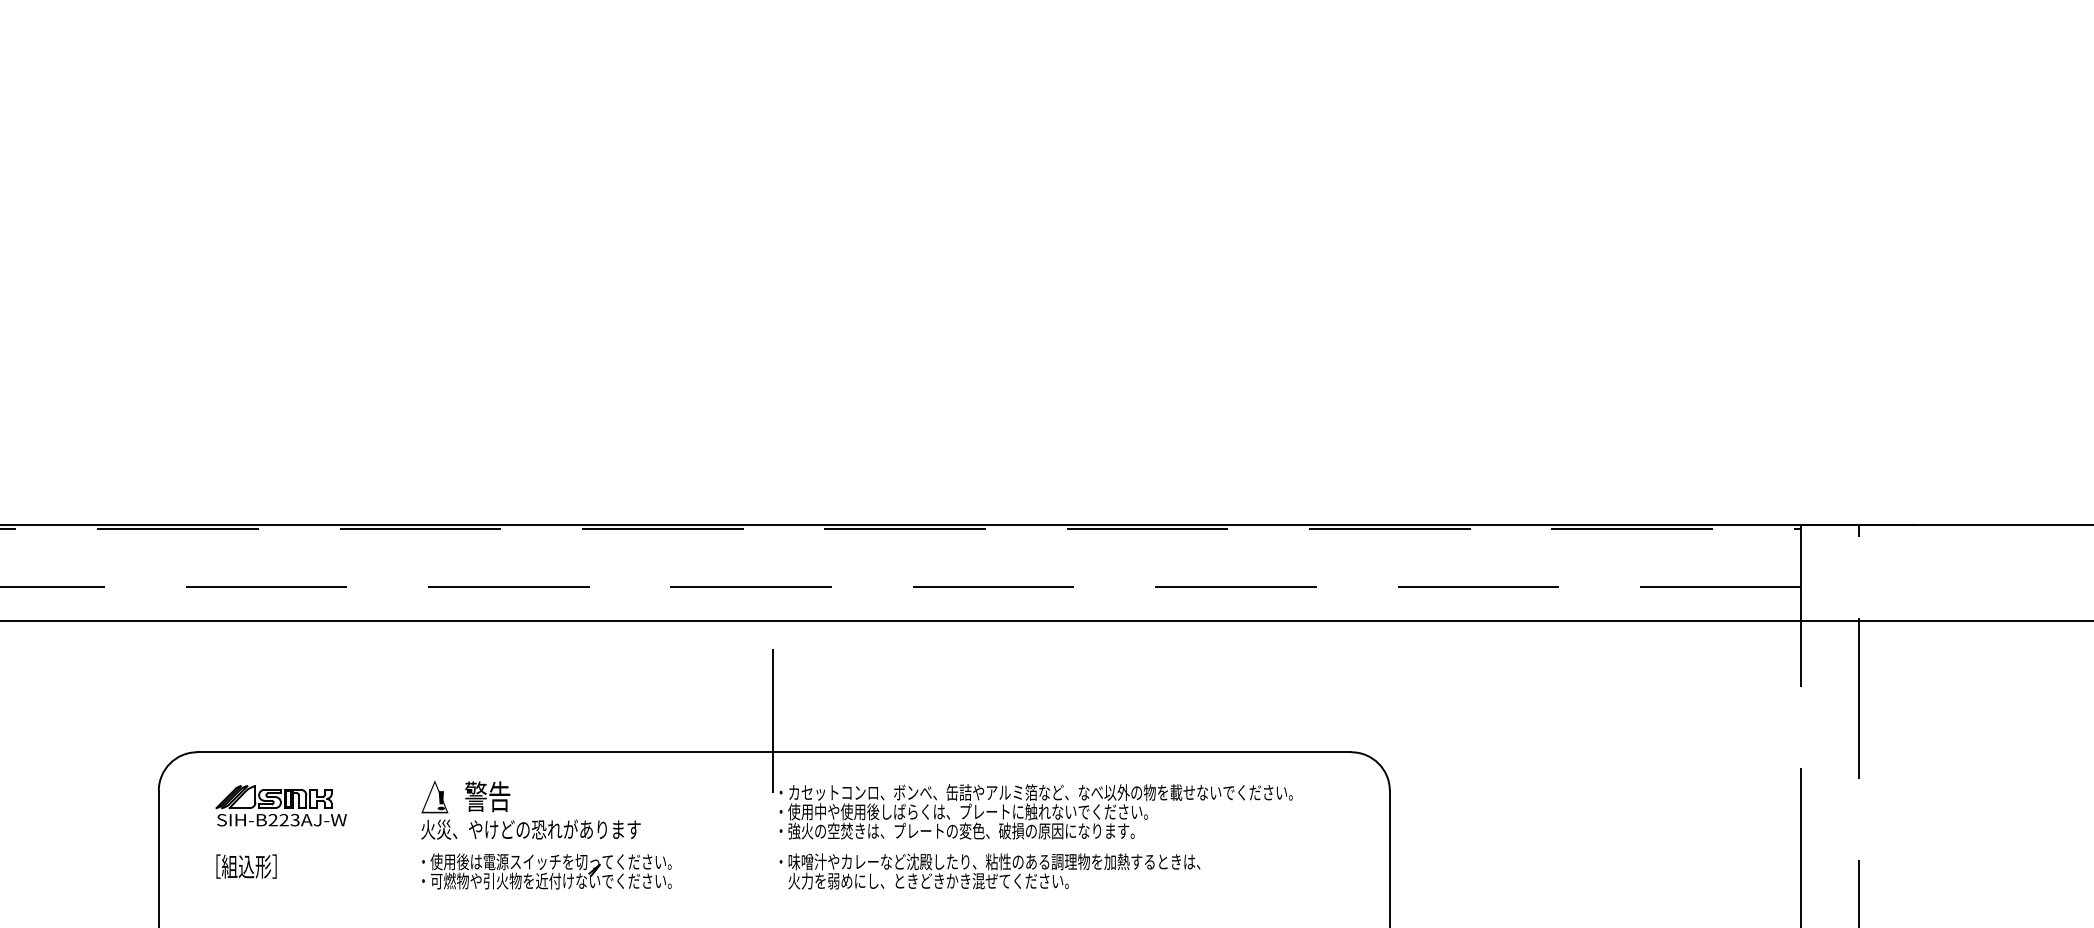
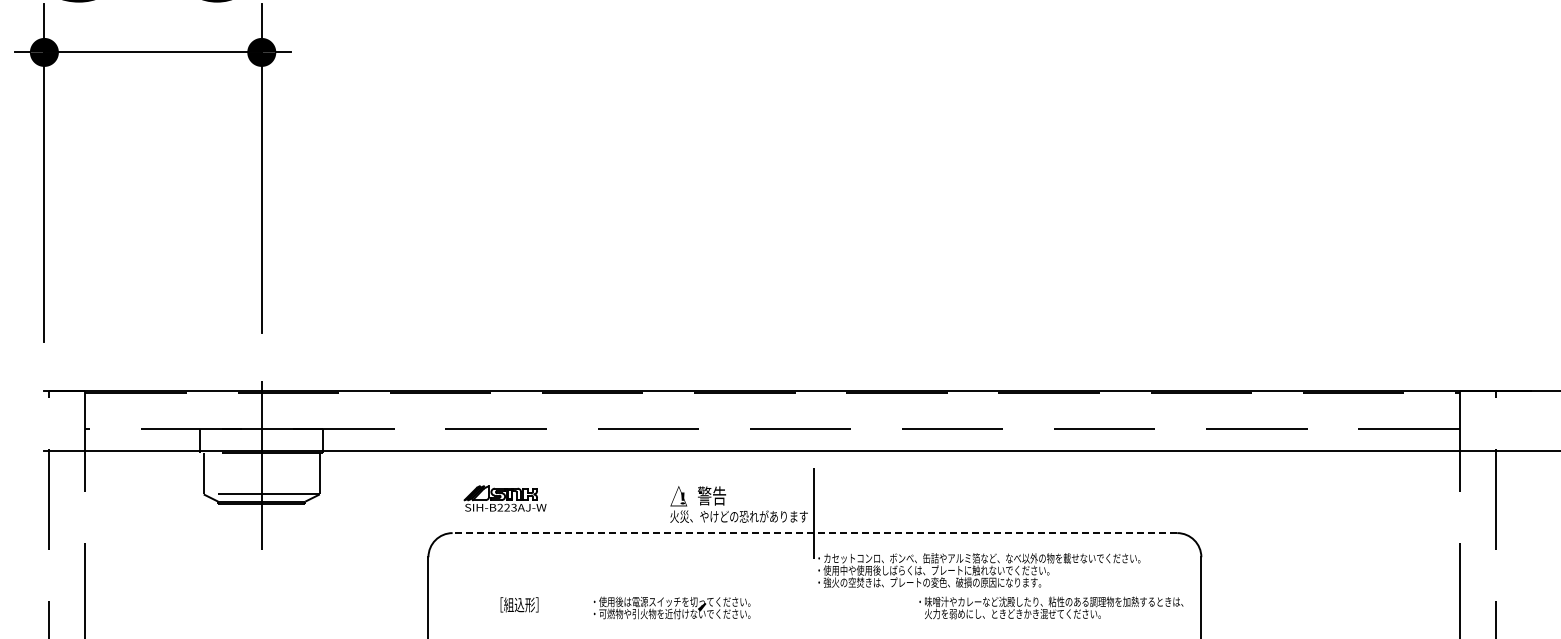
line: (773, 752) -> (814, 533), solid -> dashed
part: (279, 805) -> (504, 498), moved
text: (529, 810) -> (738, 504), moved
text: (246, 865) -> (519, 604), moved
text: (990, 870) -> (1051, 607), moved

